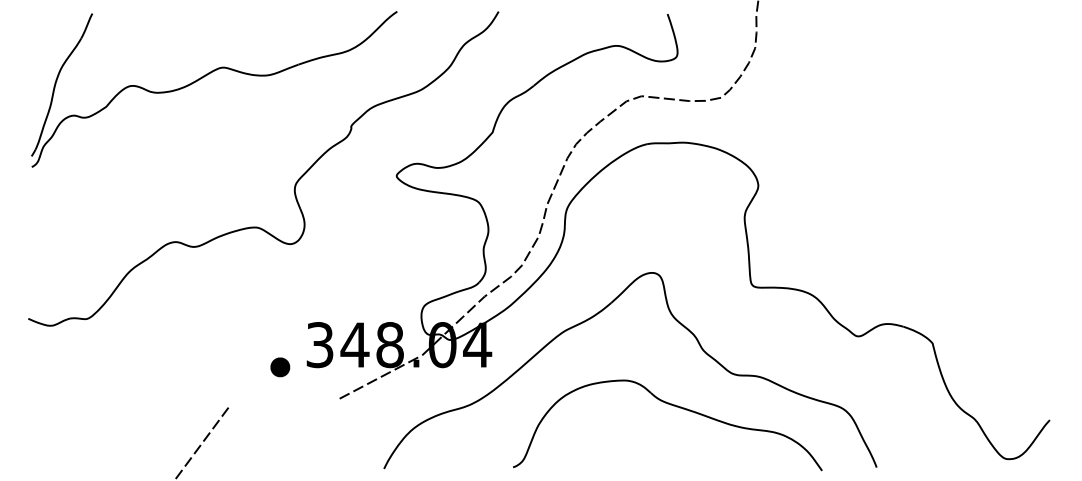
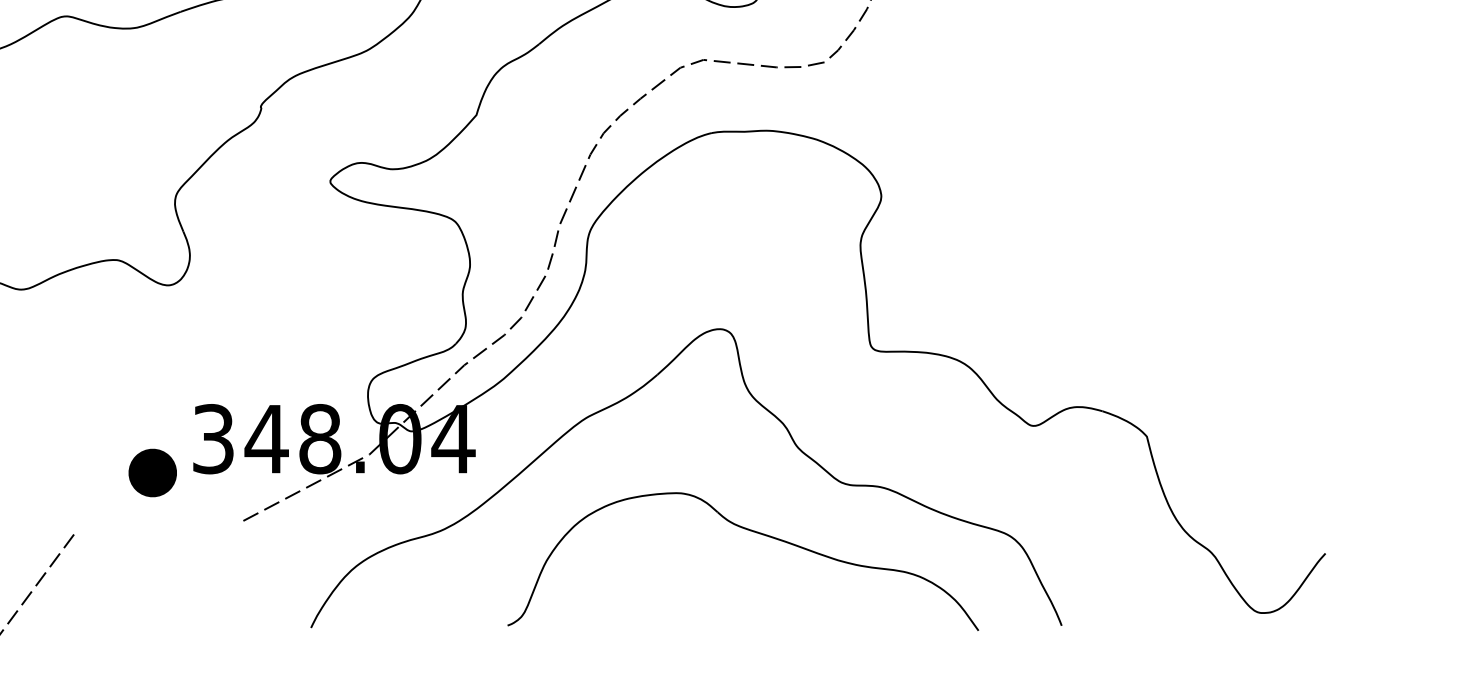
part: (280, 367) -> (153, 473), size x1.6

